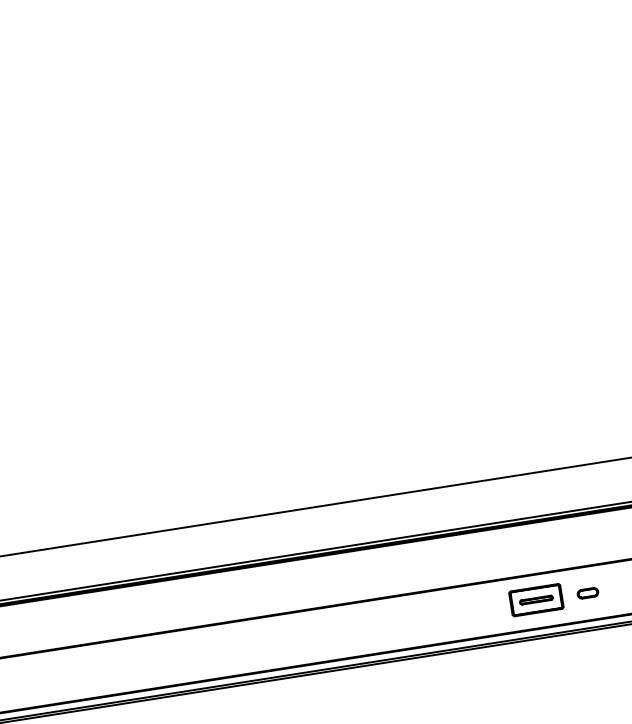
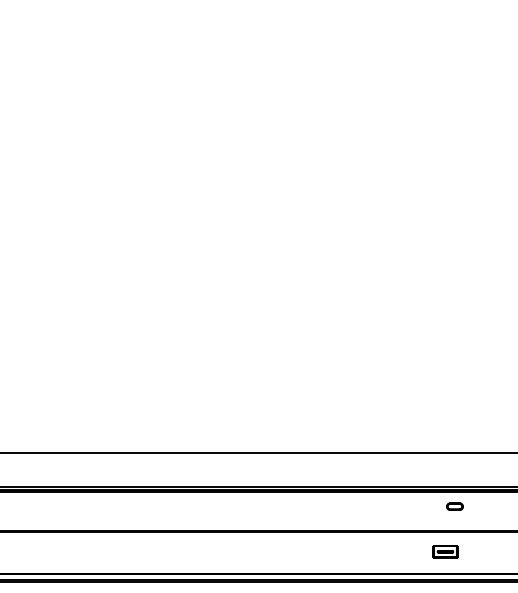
part: (587, 593) -> (454, 506), moved
part: (536, 599) -> (445, 551), size x0.6

